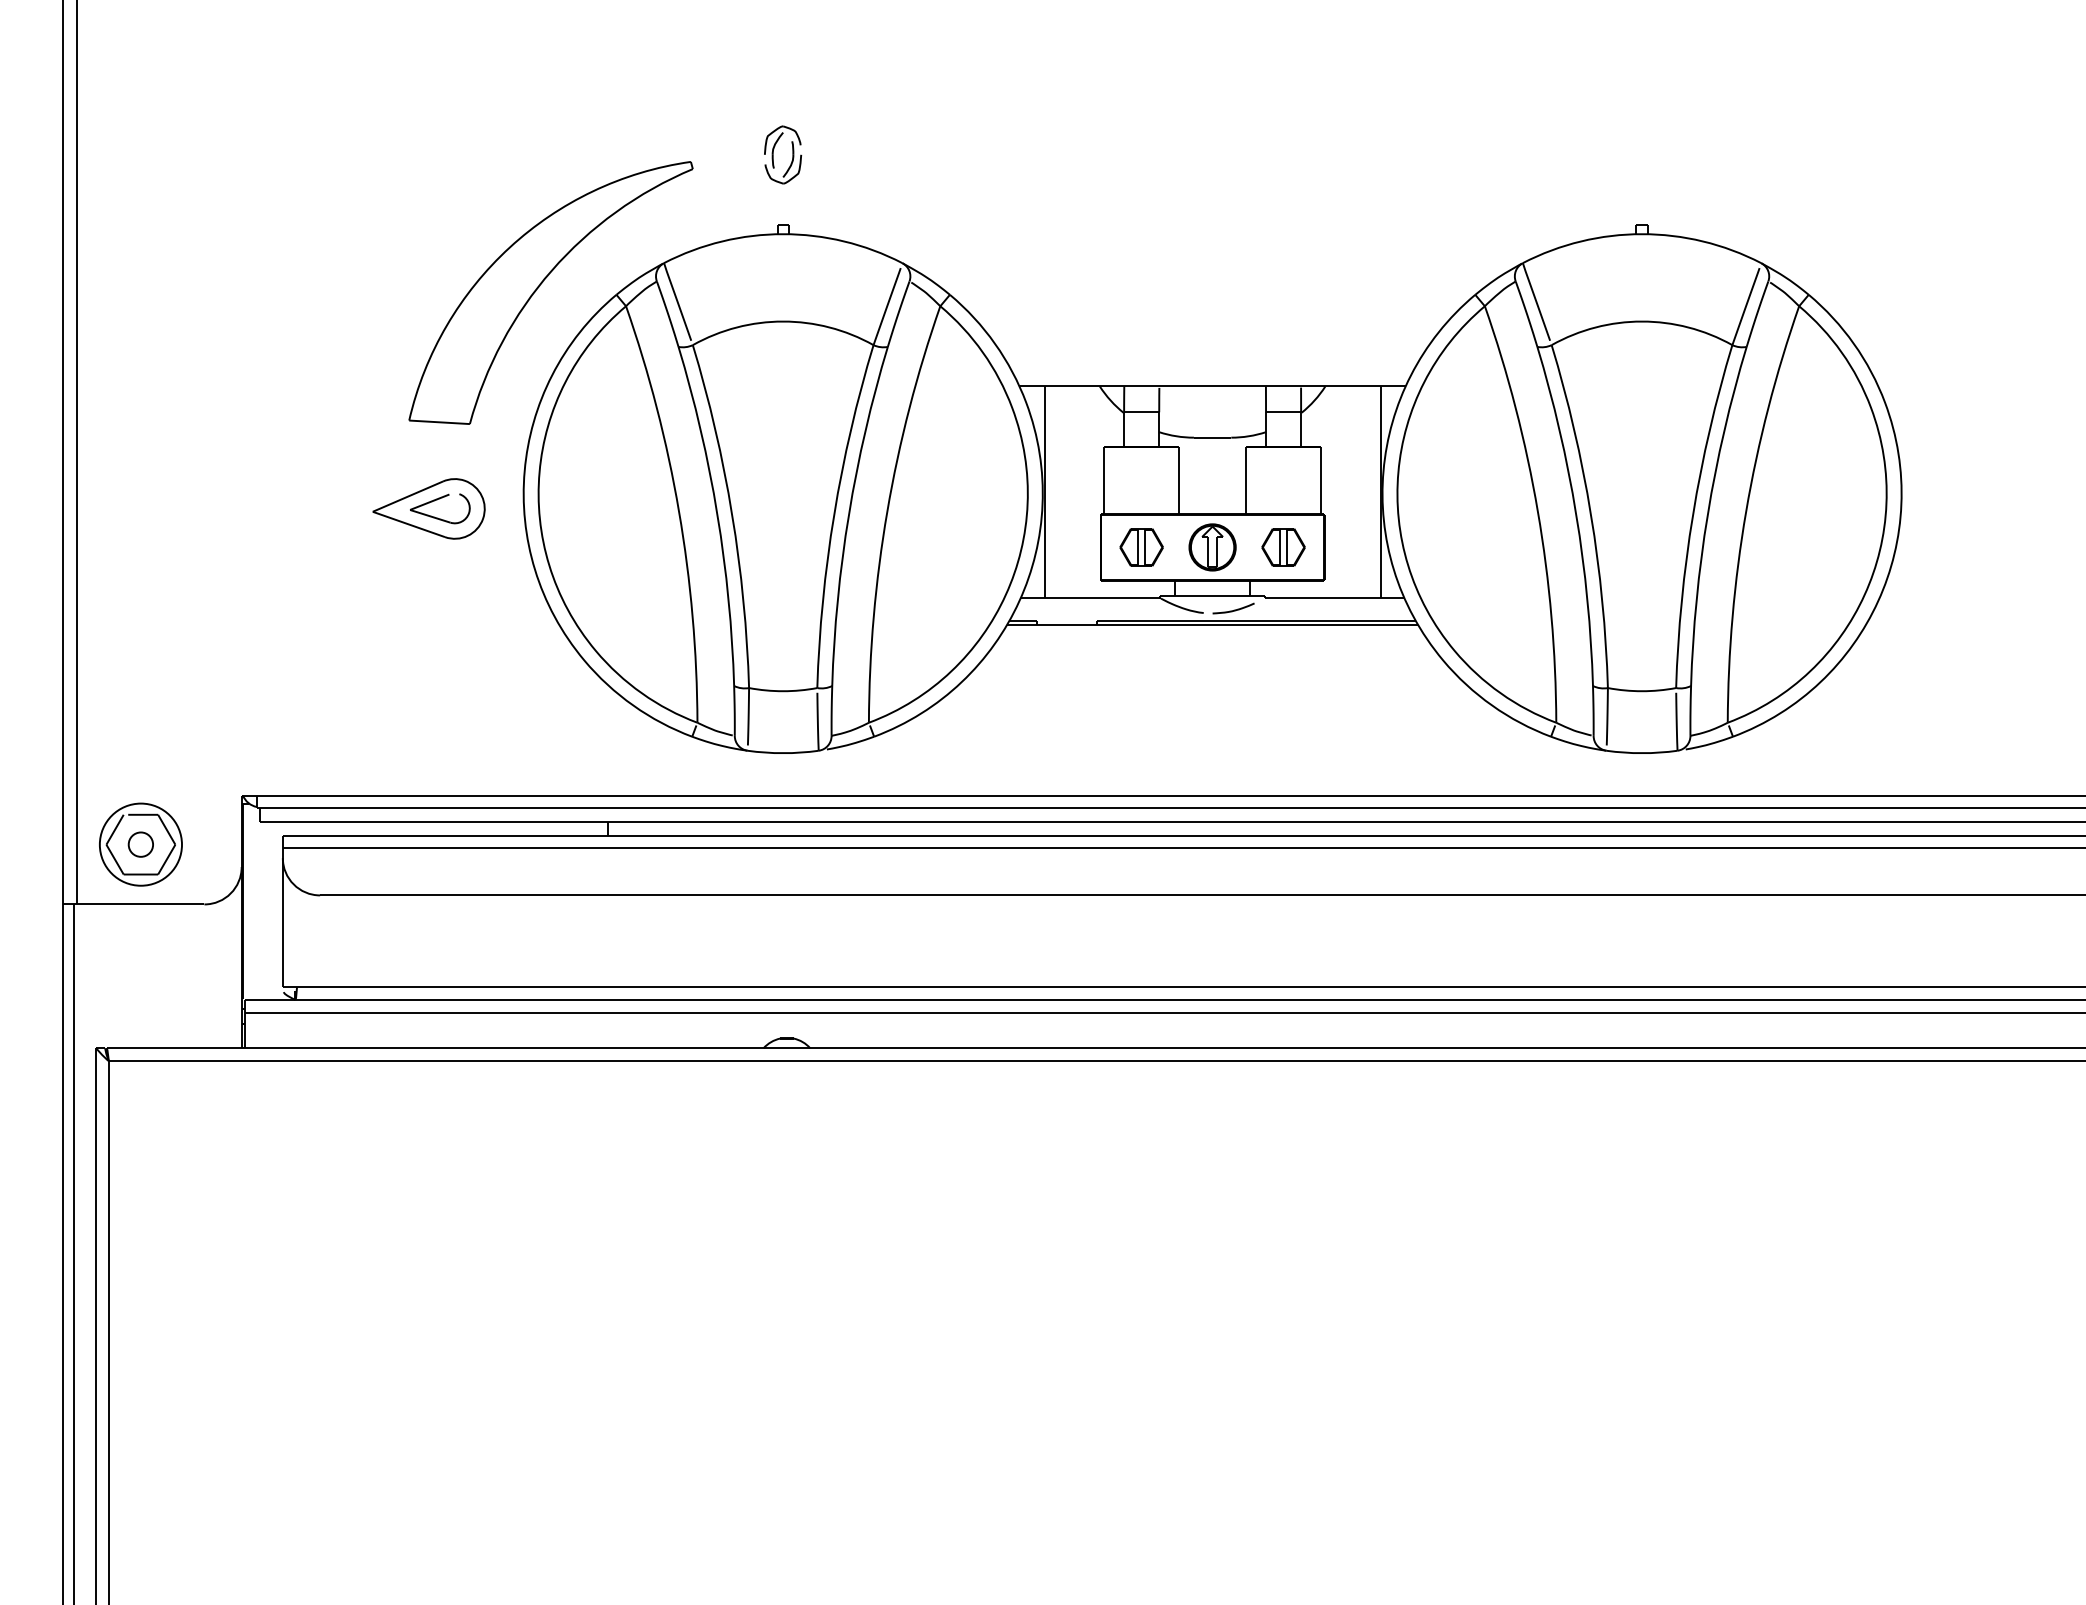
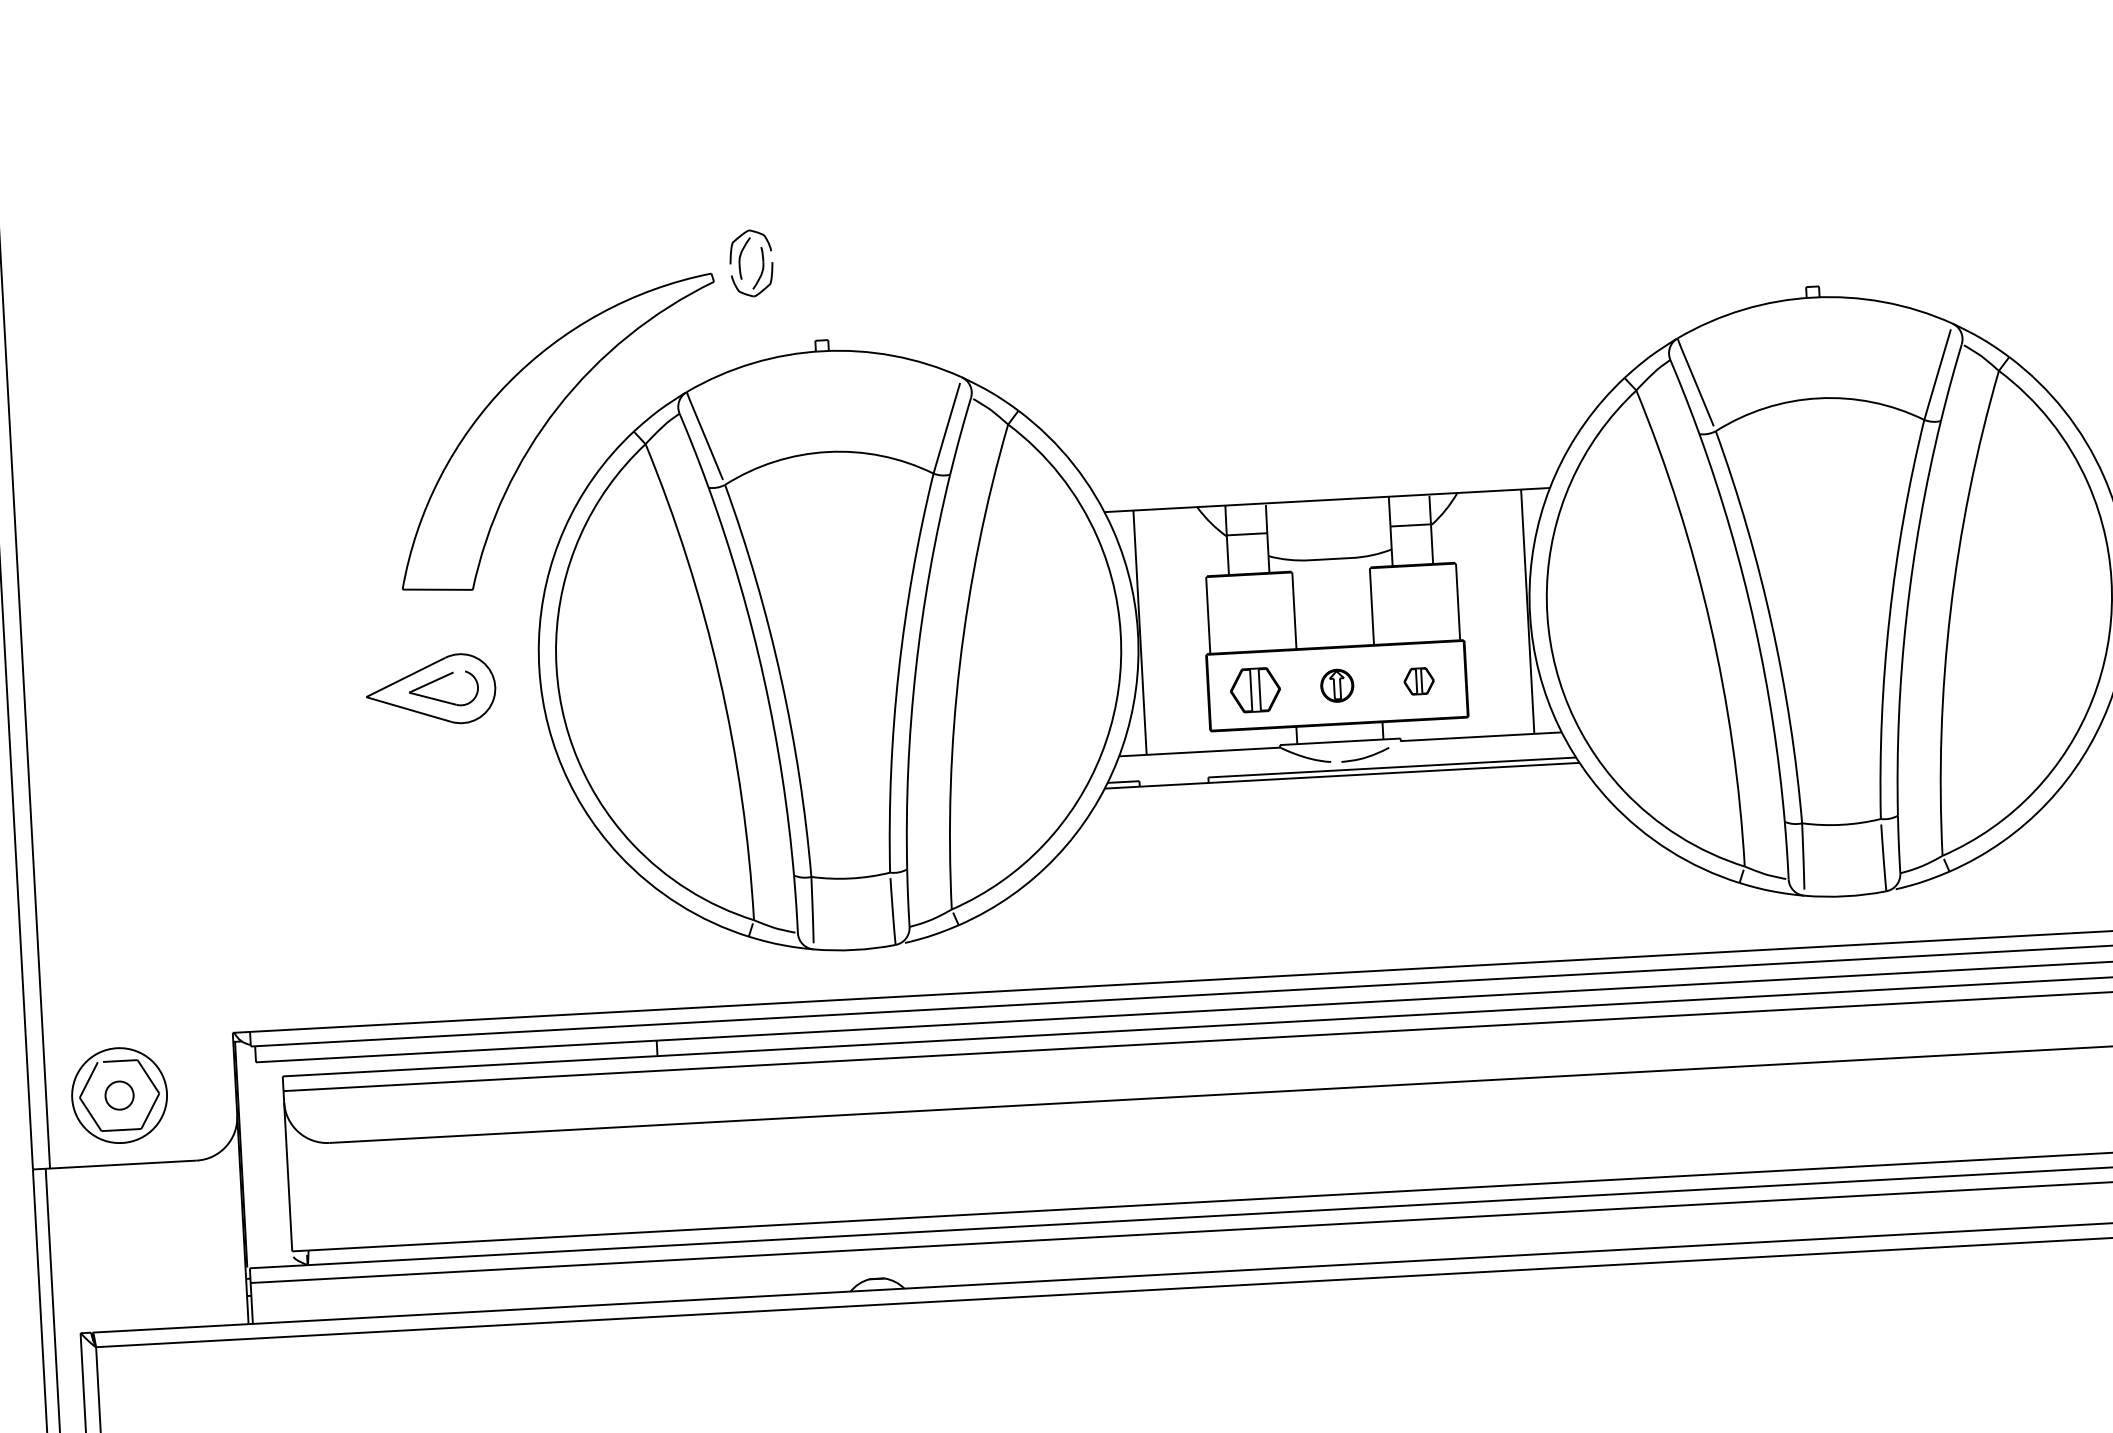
part: (792, 154) -> (762, 262), moved
part: (1212, 547) -> (1337, 685), size x0.6
part: (1283, 547) -> (1419, 681), size x0.6

